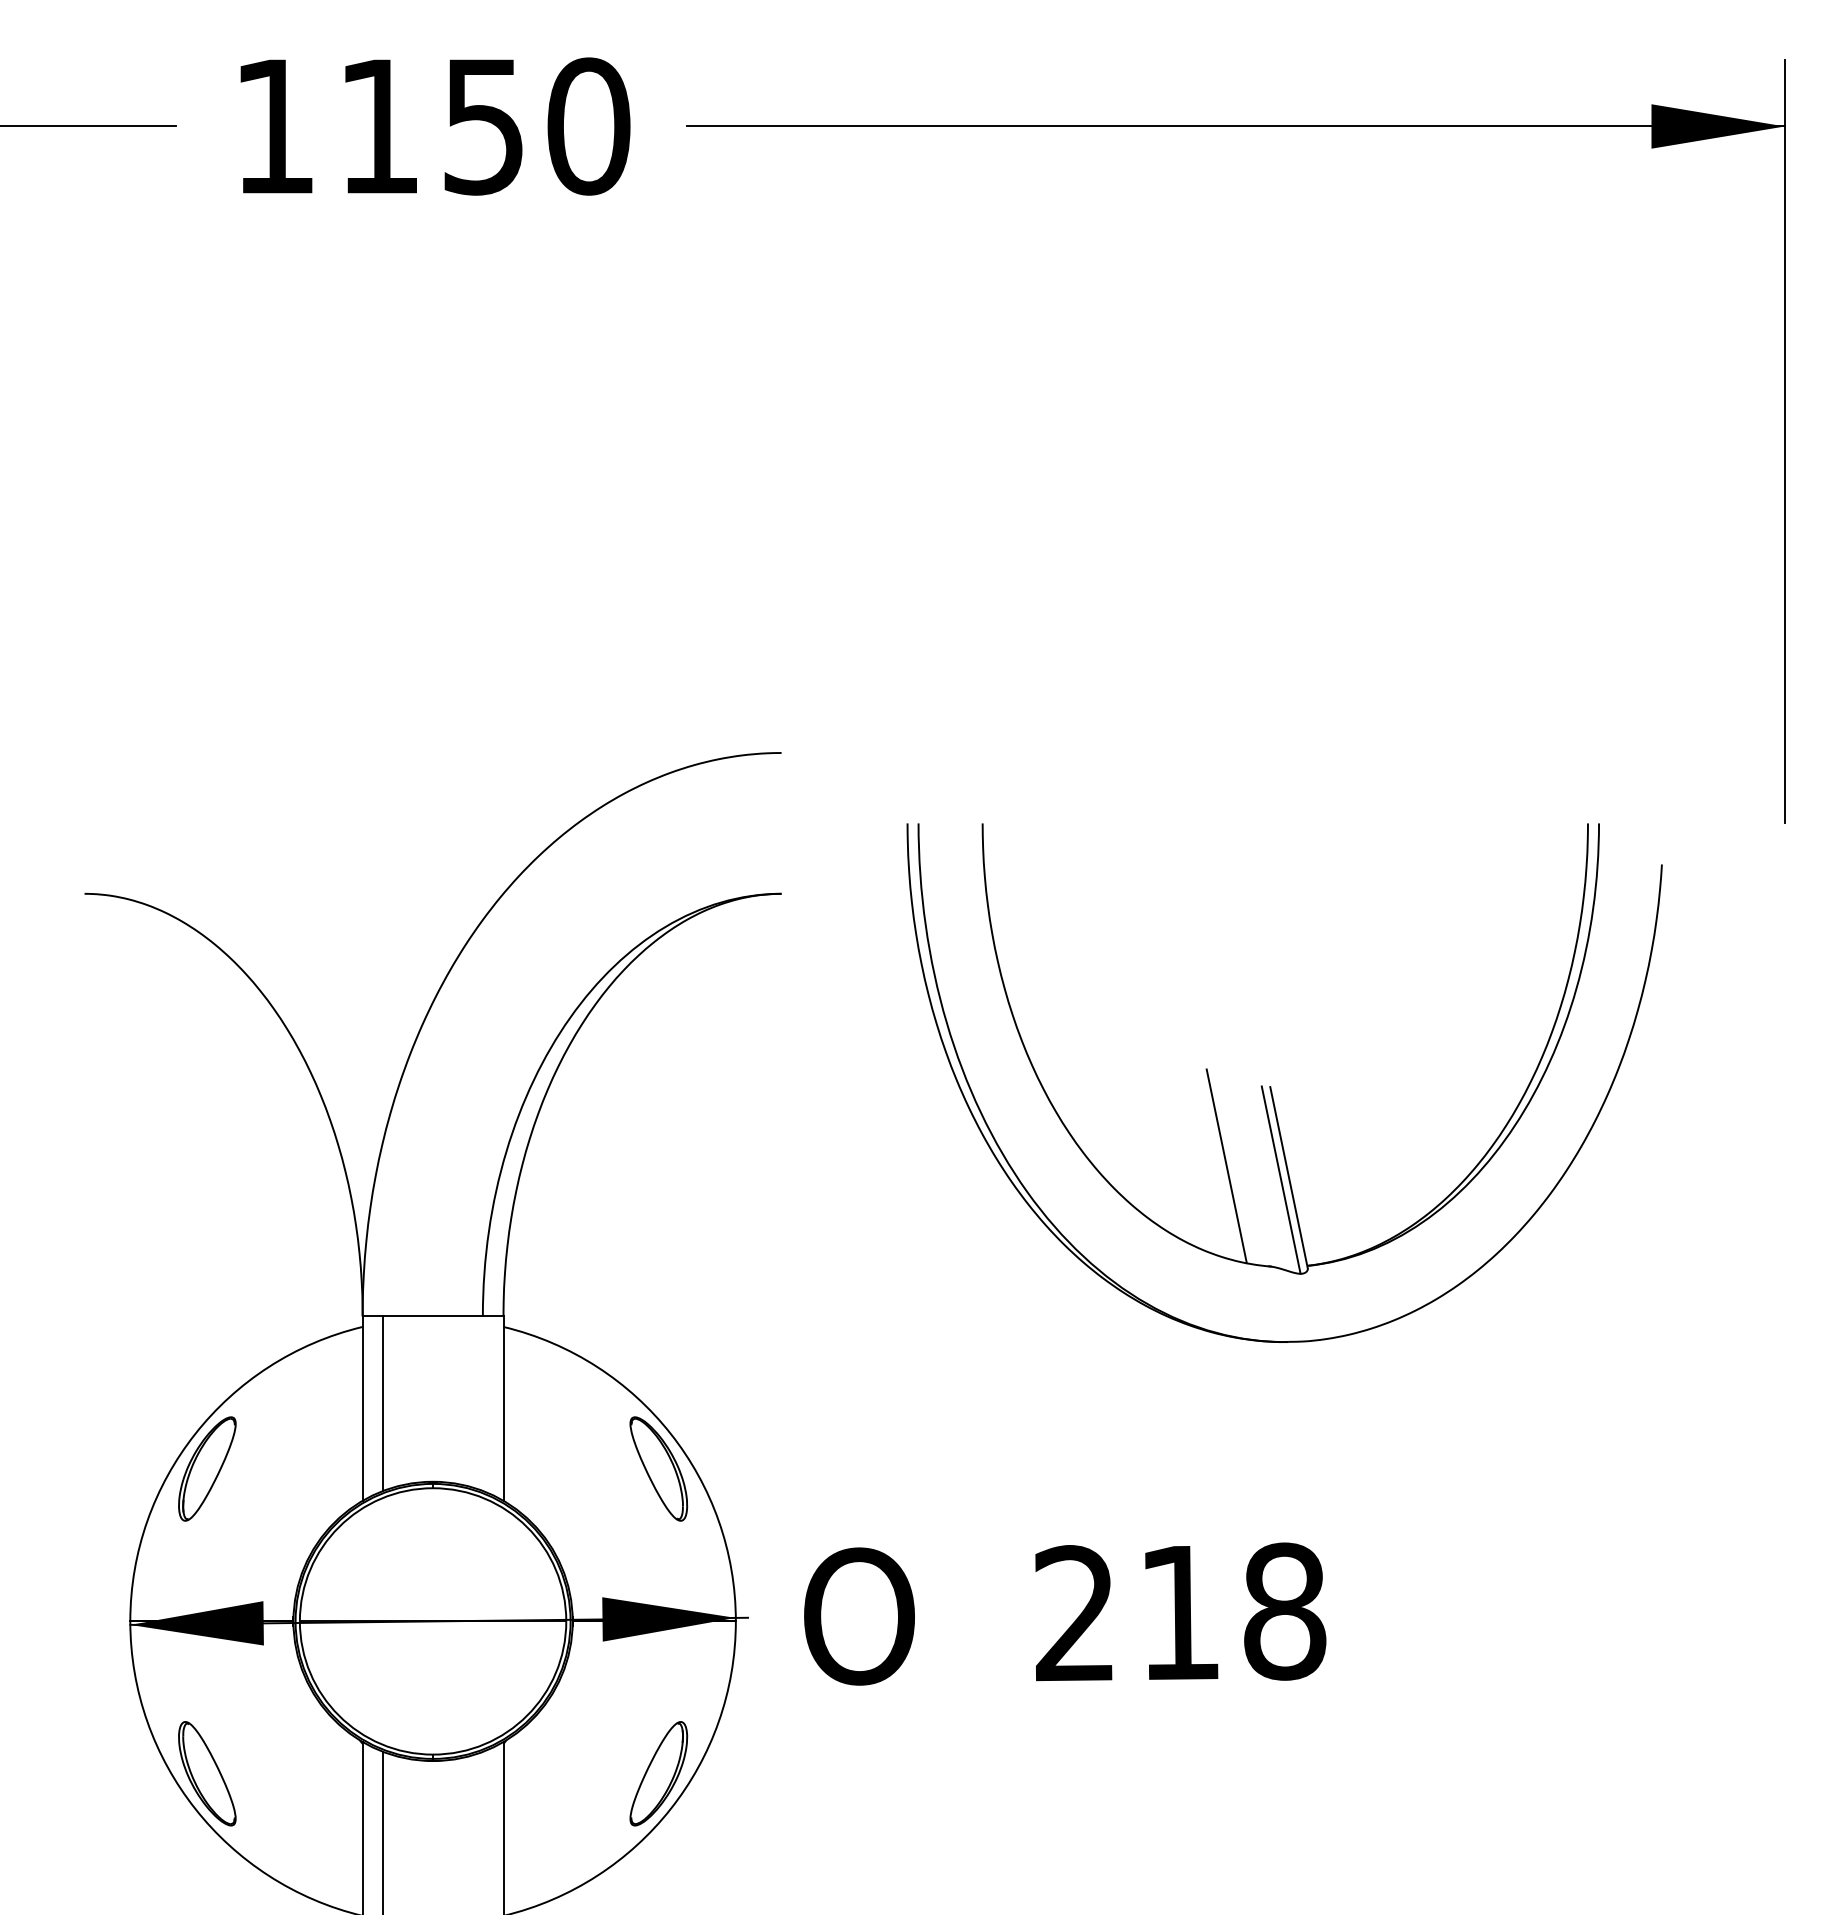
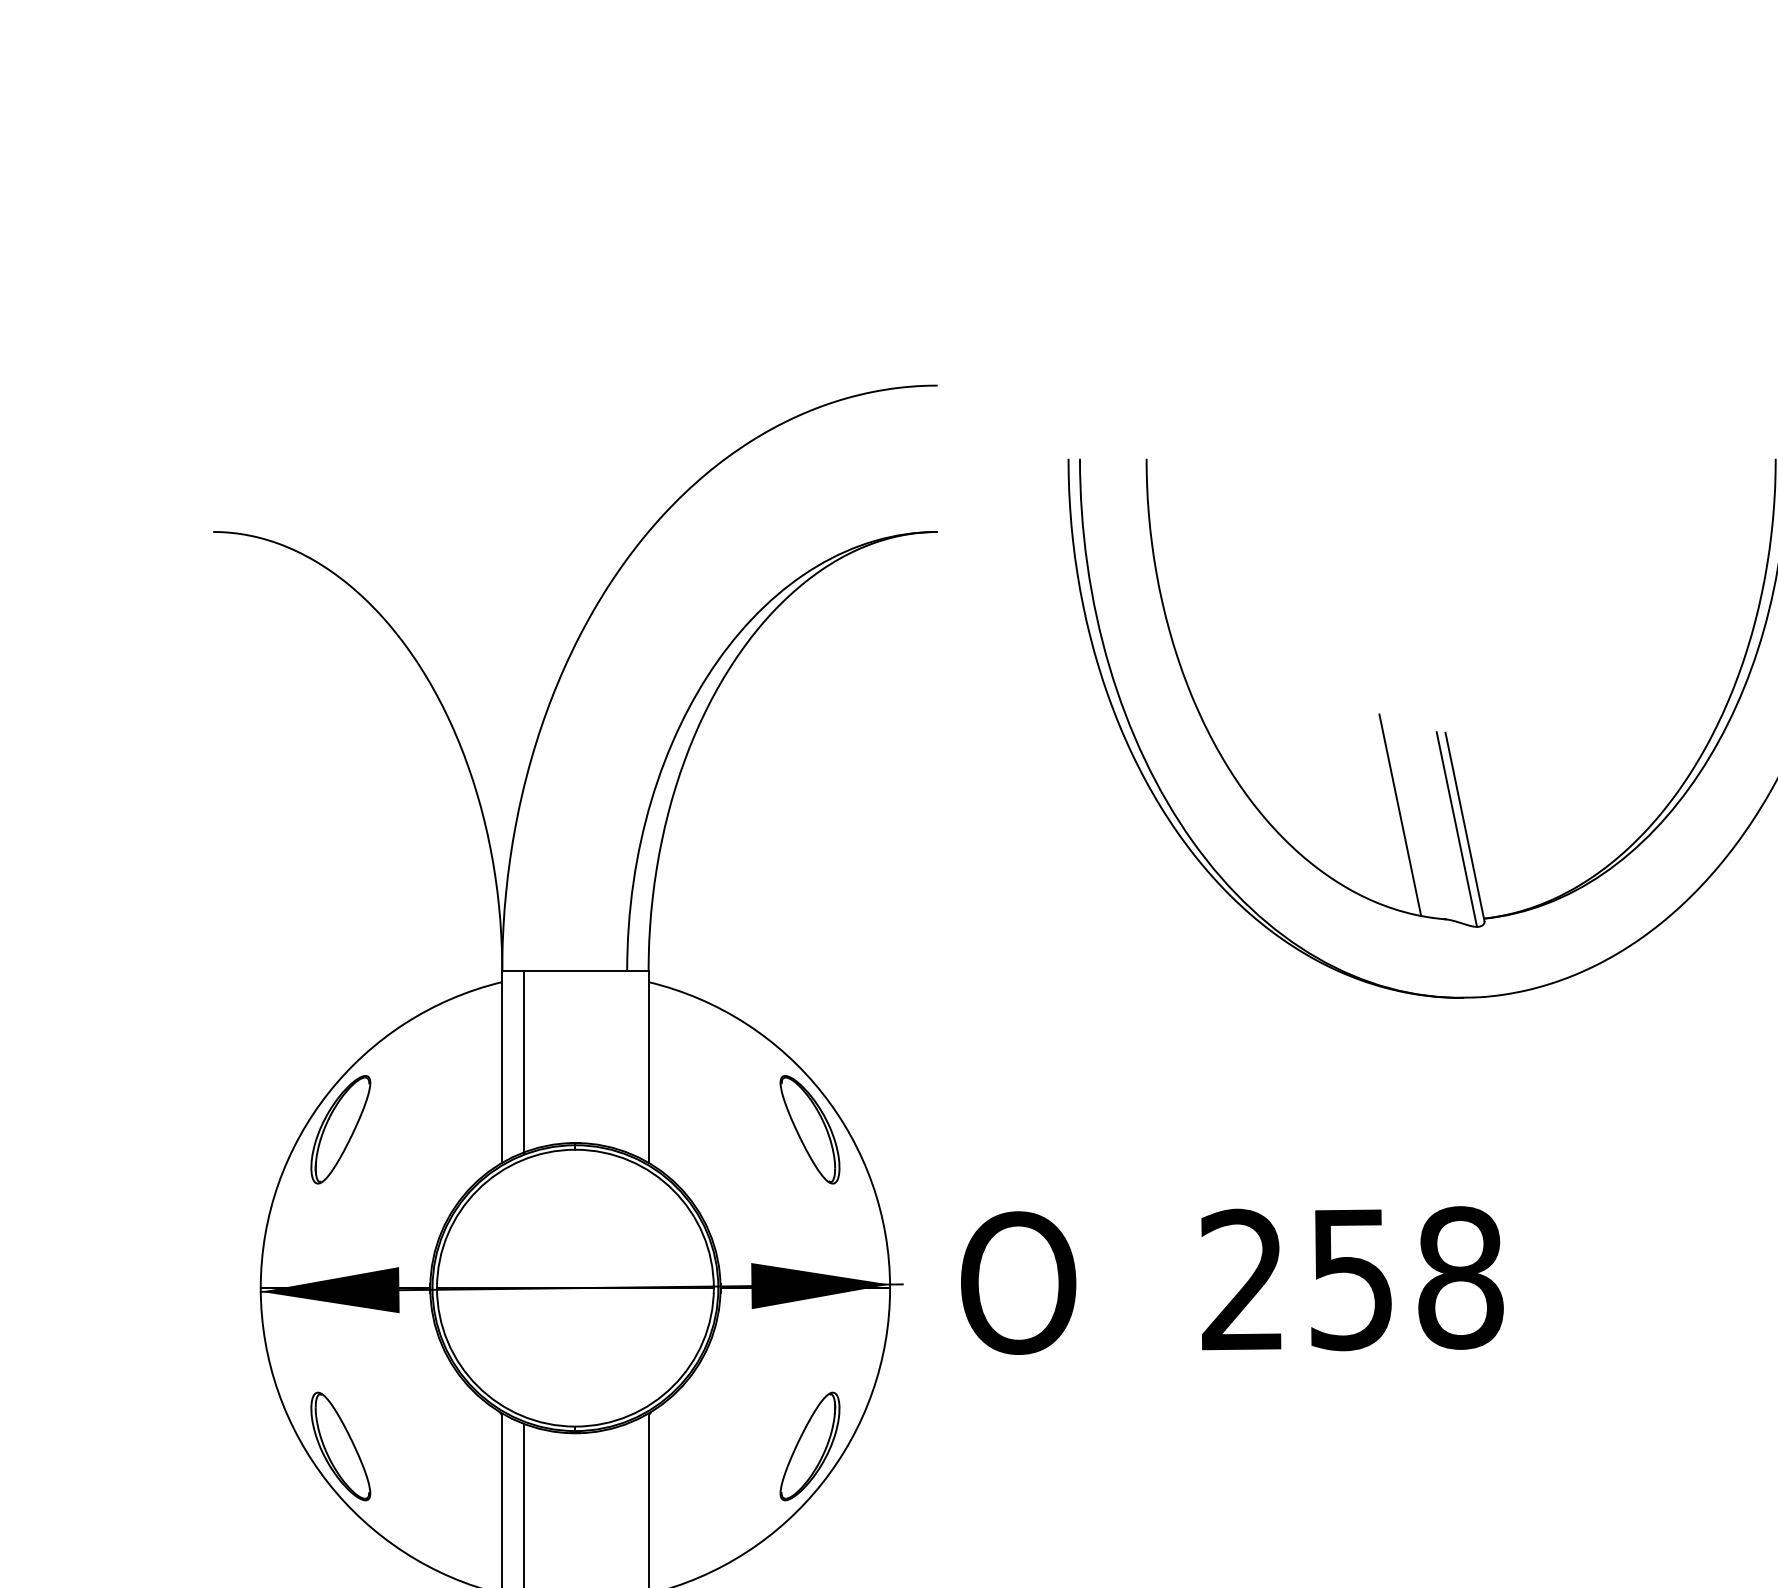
text: (1179, 1613) -> (1351, 1279), 218 -> 258

